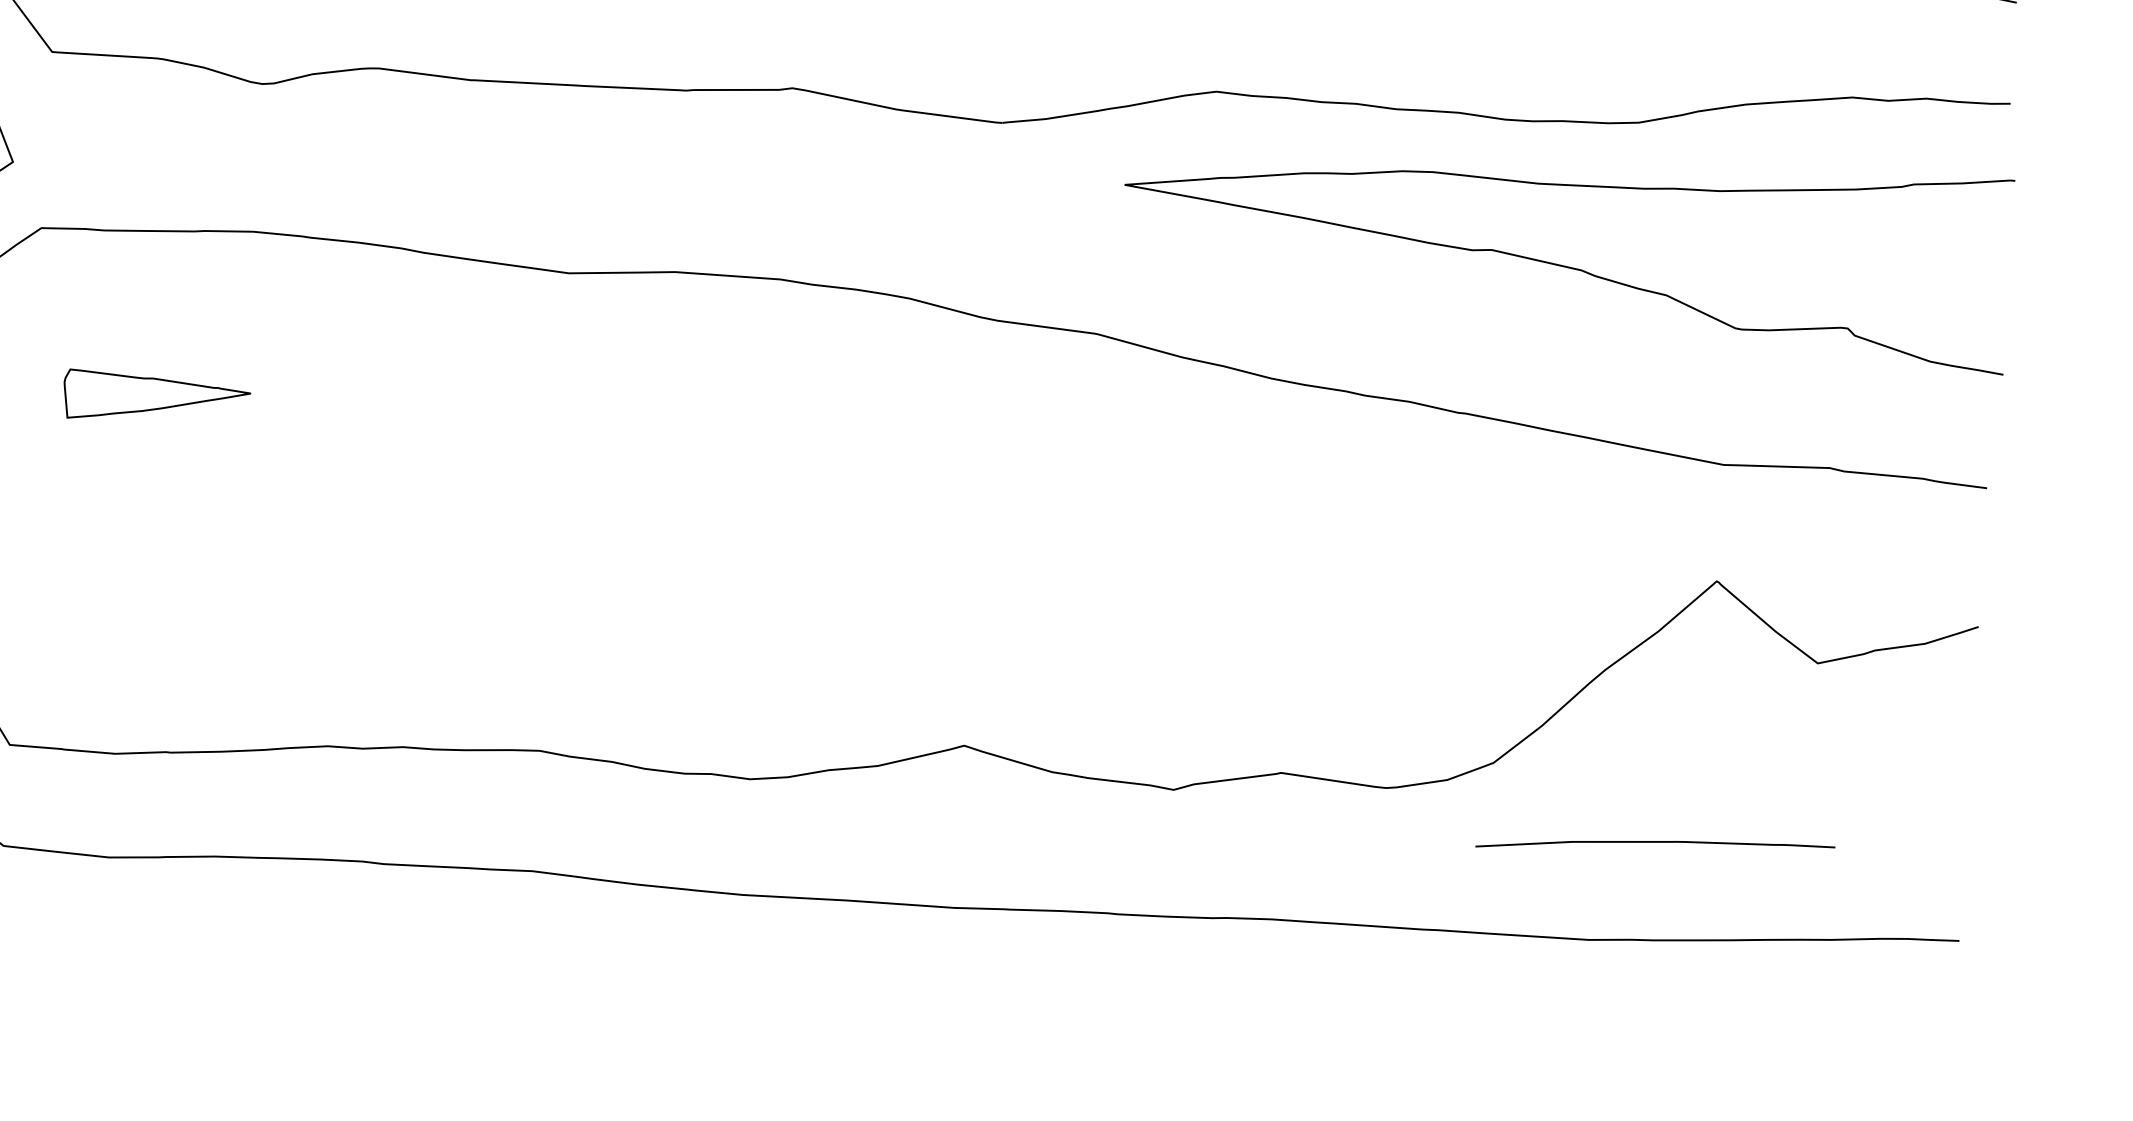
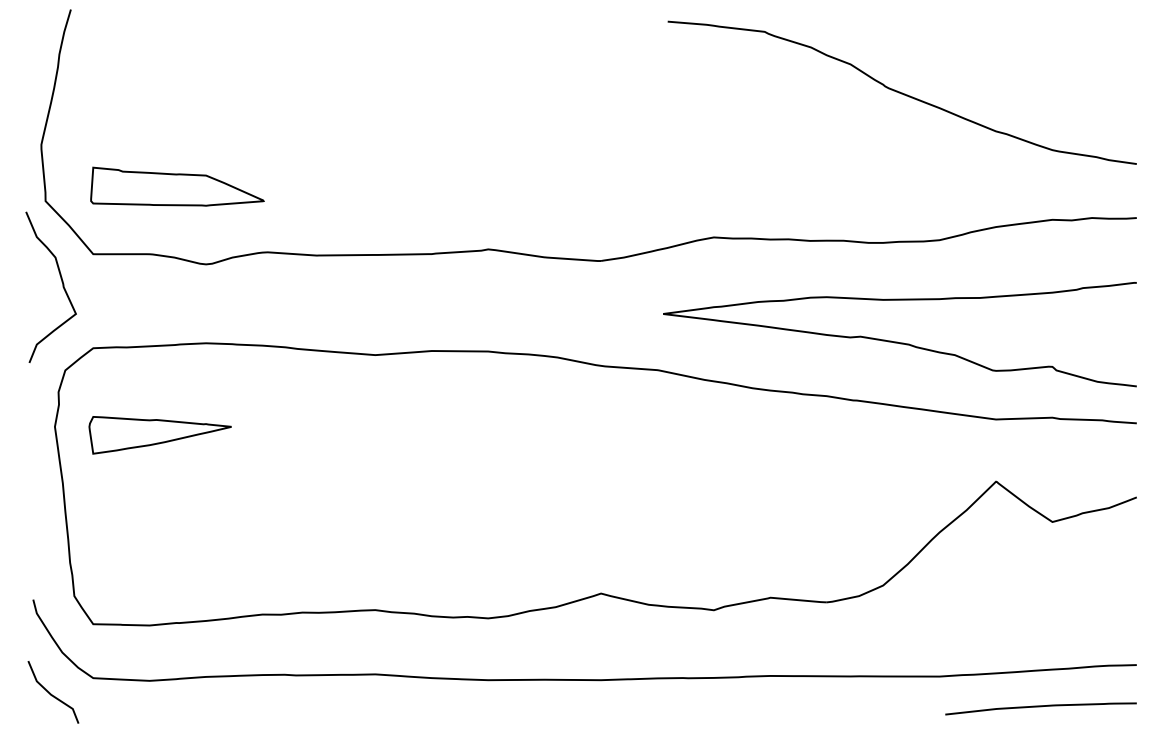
curve: (1560, 263) -> (897, 341), moved
part: (155, 399) -> (159, 435), size x1.43
curve: (1654, 844) -> (1040, 707), moved

